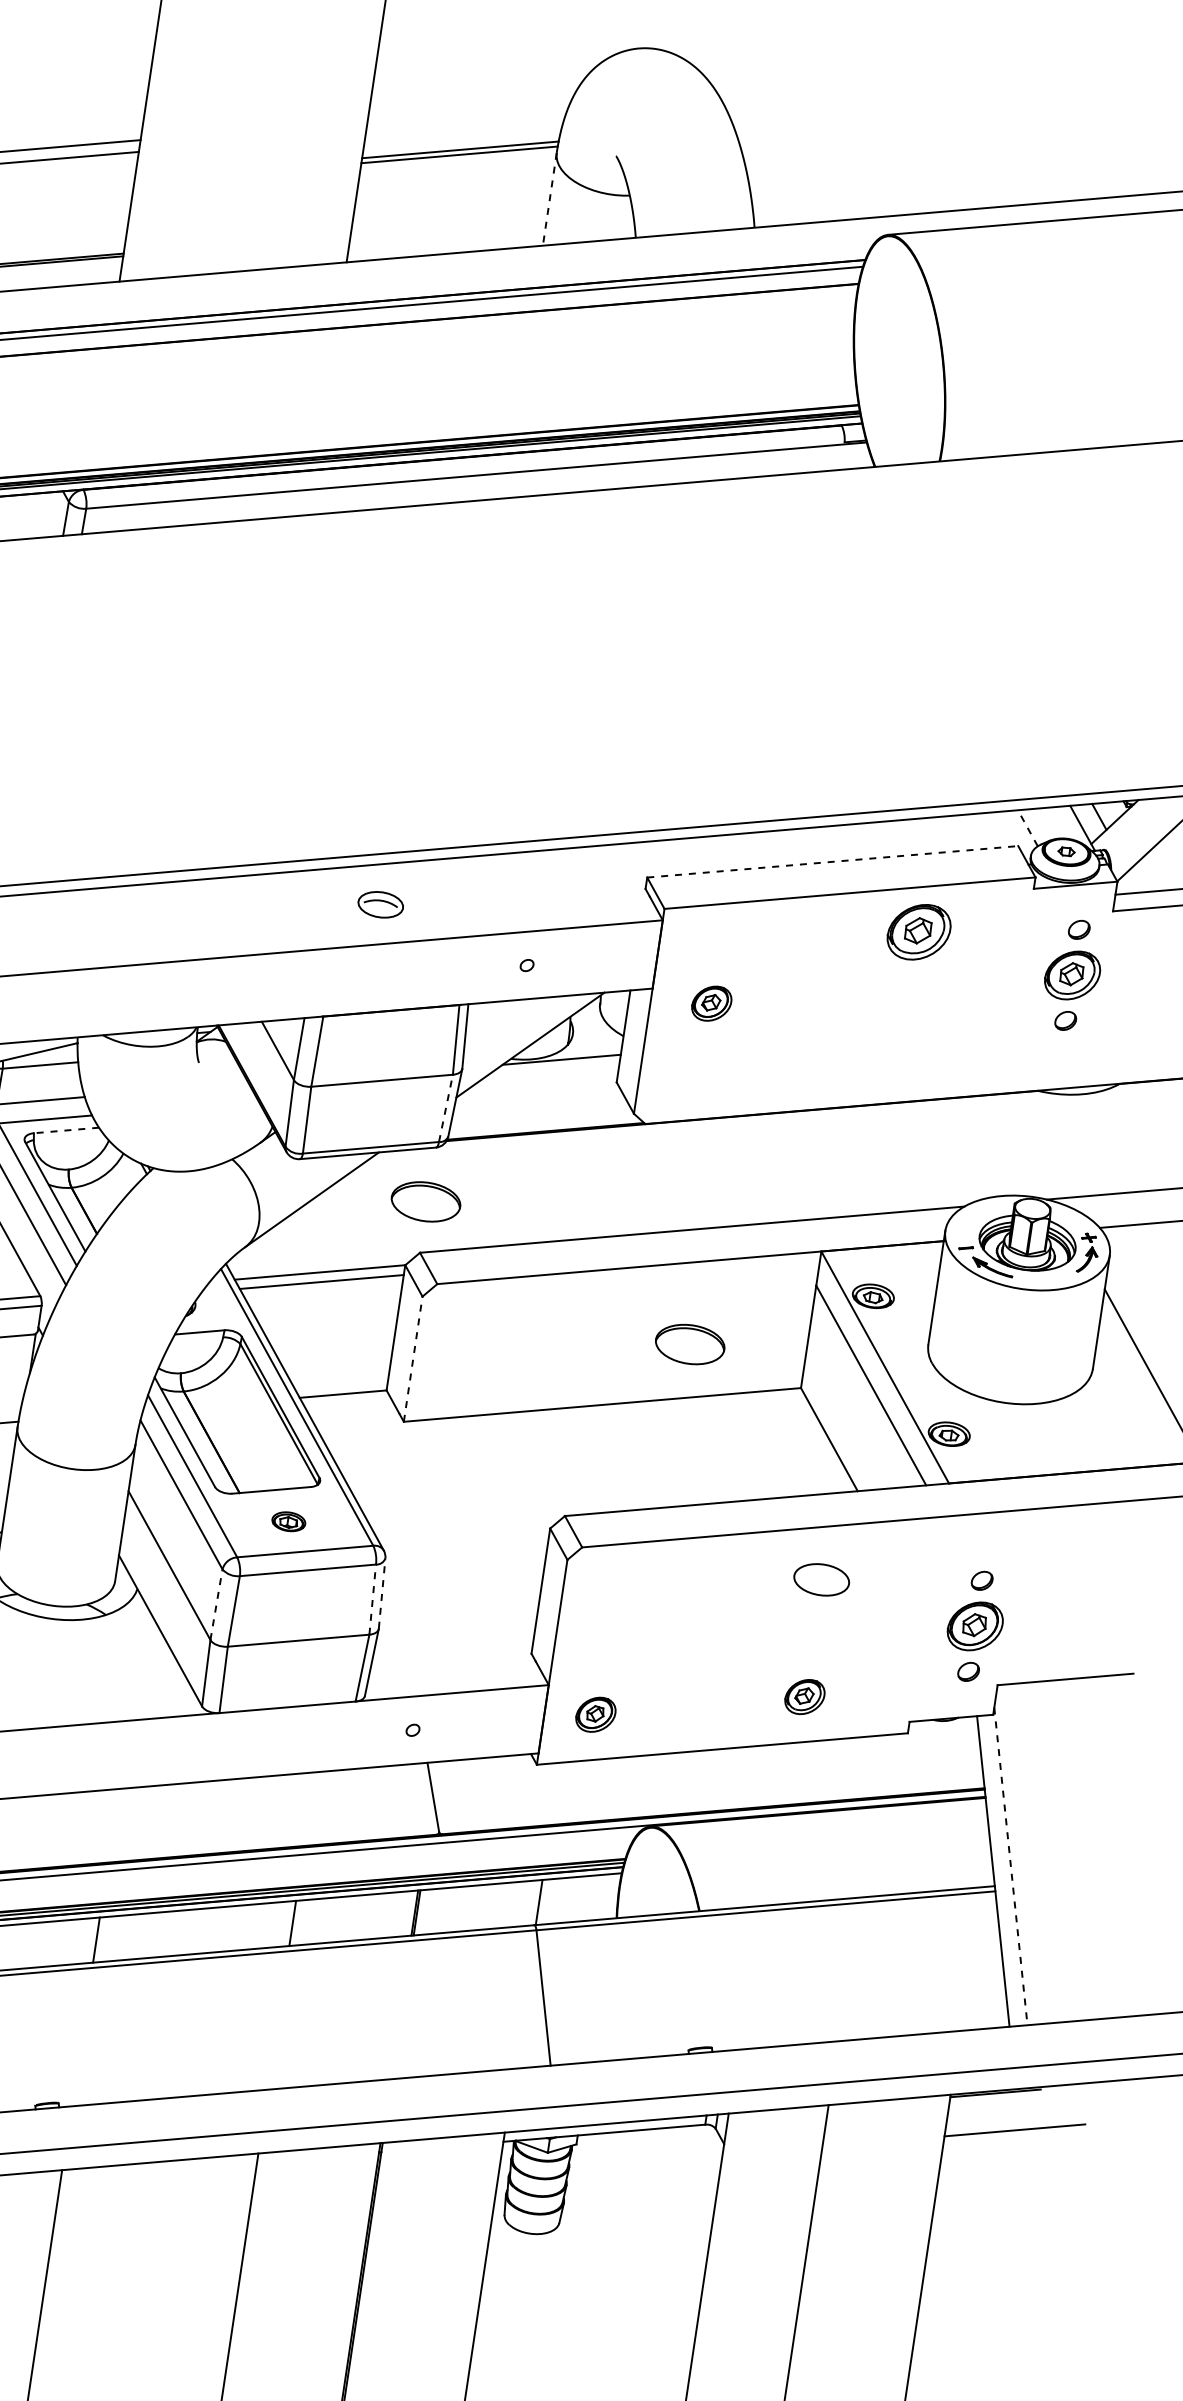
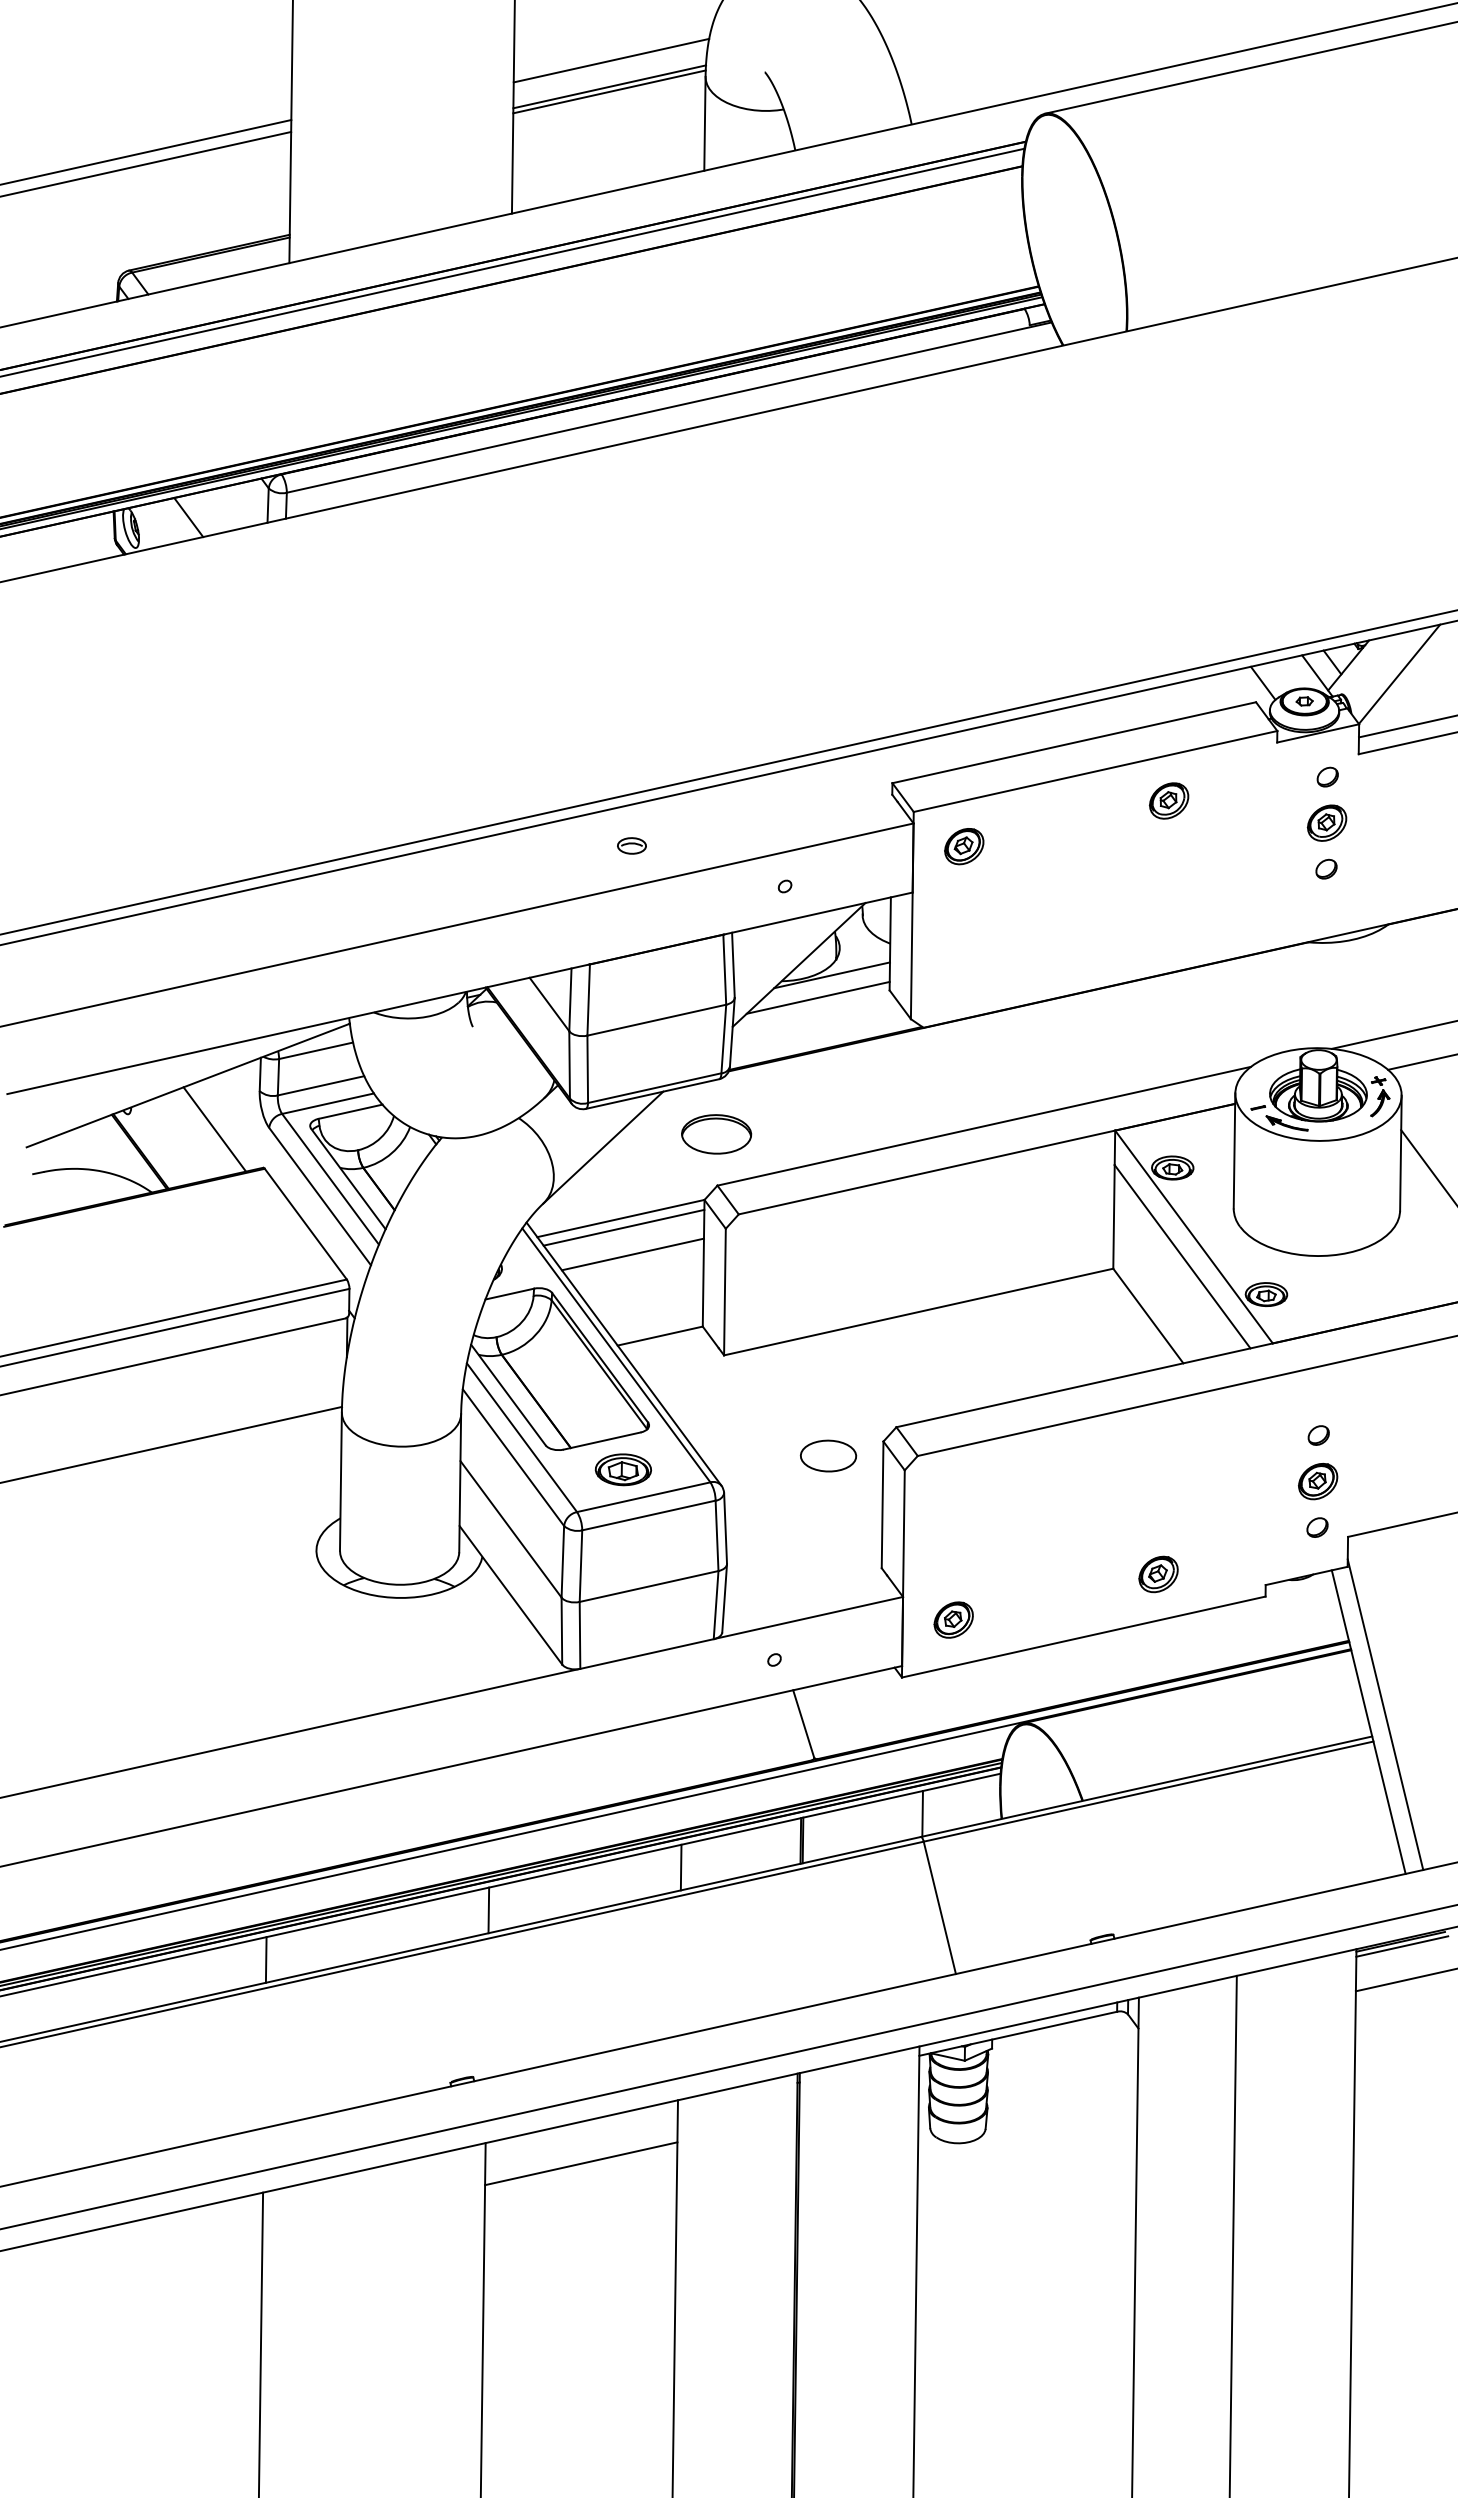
line: (465, 124) -> (611, 60), added
line: (549, 198) -> (704, 123), dashed -> solid
line: (1028, 828) -> (1263, 683), dashed -> solid
line: (833, 861) -> (1074, 742), dashed -> solid
part: (380, 904) -> (631, 845), size x0.62
part: (918, 931) -> (1168, 800), size x0.62
part: (1071, 974) -> (1326, 822), size x0.71
part: (711, 1003) -> (964, 846), moved
line: (544, 1079) -> (817, 997), added
line: (445, 1107) -> (723, 1038), dashed -> solid
line: (66, 1130) -> (350, 1111), dashed -> solid
line: (326, 1309) -> (632, 1254), added
part: (690, 1344) -> (997, 1240), removed
line: (412, 1358) -> (724, 1291), dashed -> solid
part: (288, 1521) -> (623, 1469), size x1.67
part: (821, 1579) -> (828, 1455), moved
line: (382, 1593) -> (725, 1528), dashed -> solid
line: (373, 1599) -> (717, 1535), dashed -> solid
line: (216, 1604) -> (562, 1561), dashed -> solid
part: (975, 1626) -> (1318, 1481), size x0.71
line: (1010, 1866) -> (1385, 1714), dashed -> solid
line: (996, 2098) -> (1402, 1946), added
line: (154, 2203) -> (581, 2163), added

